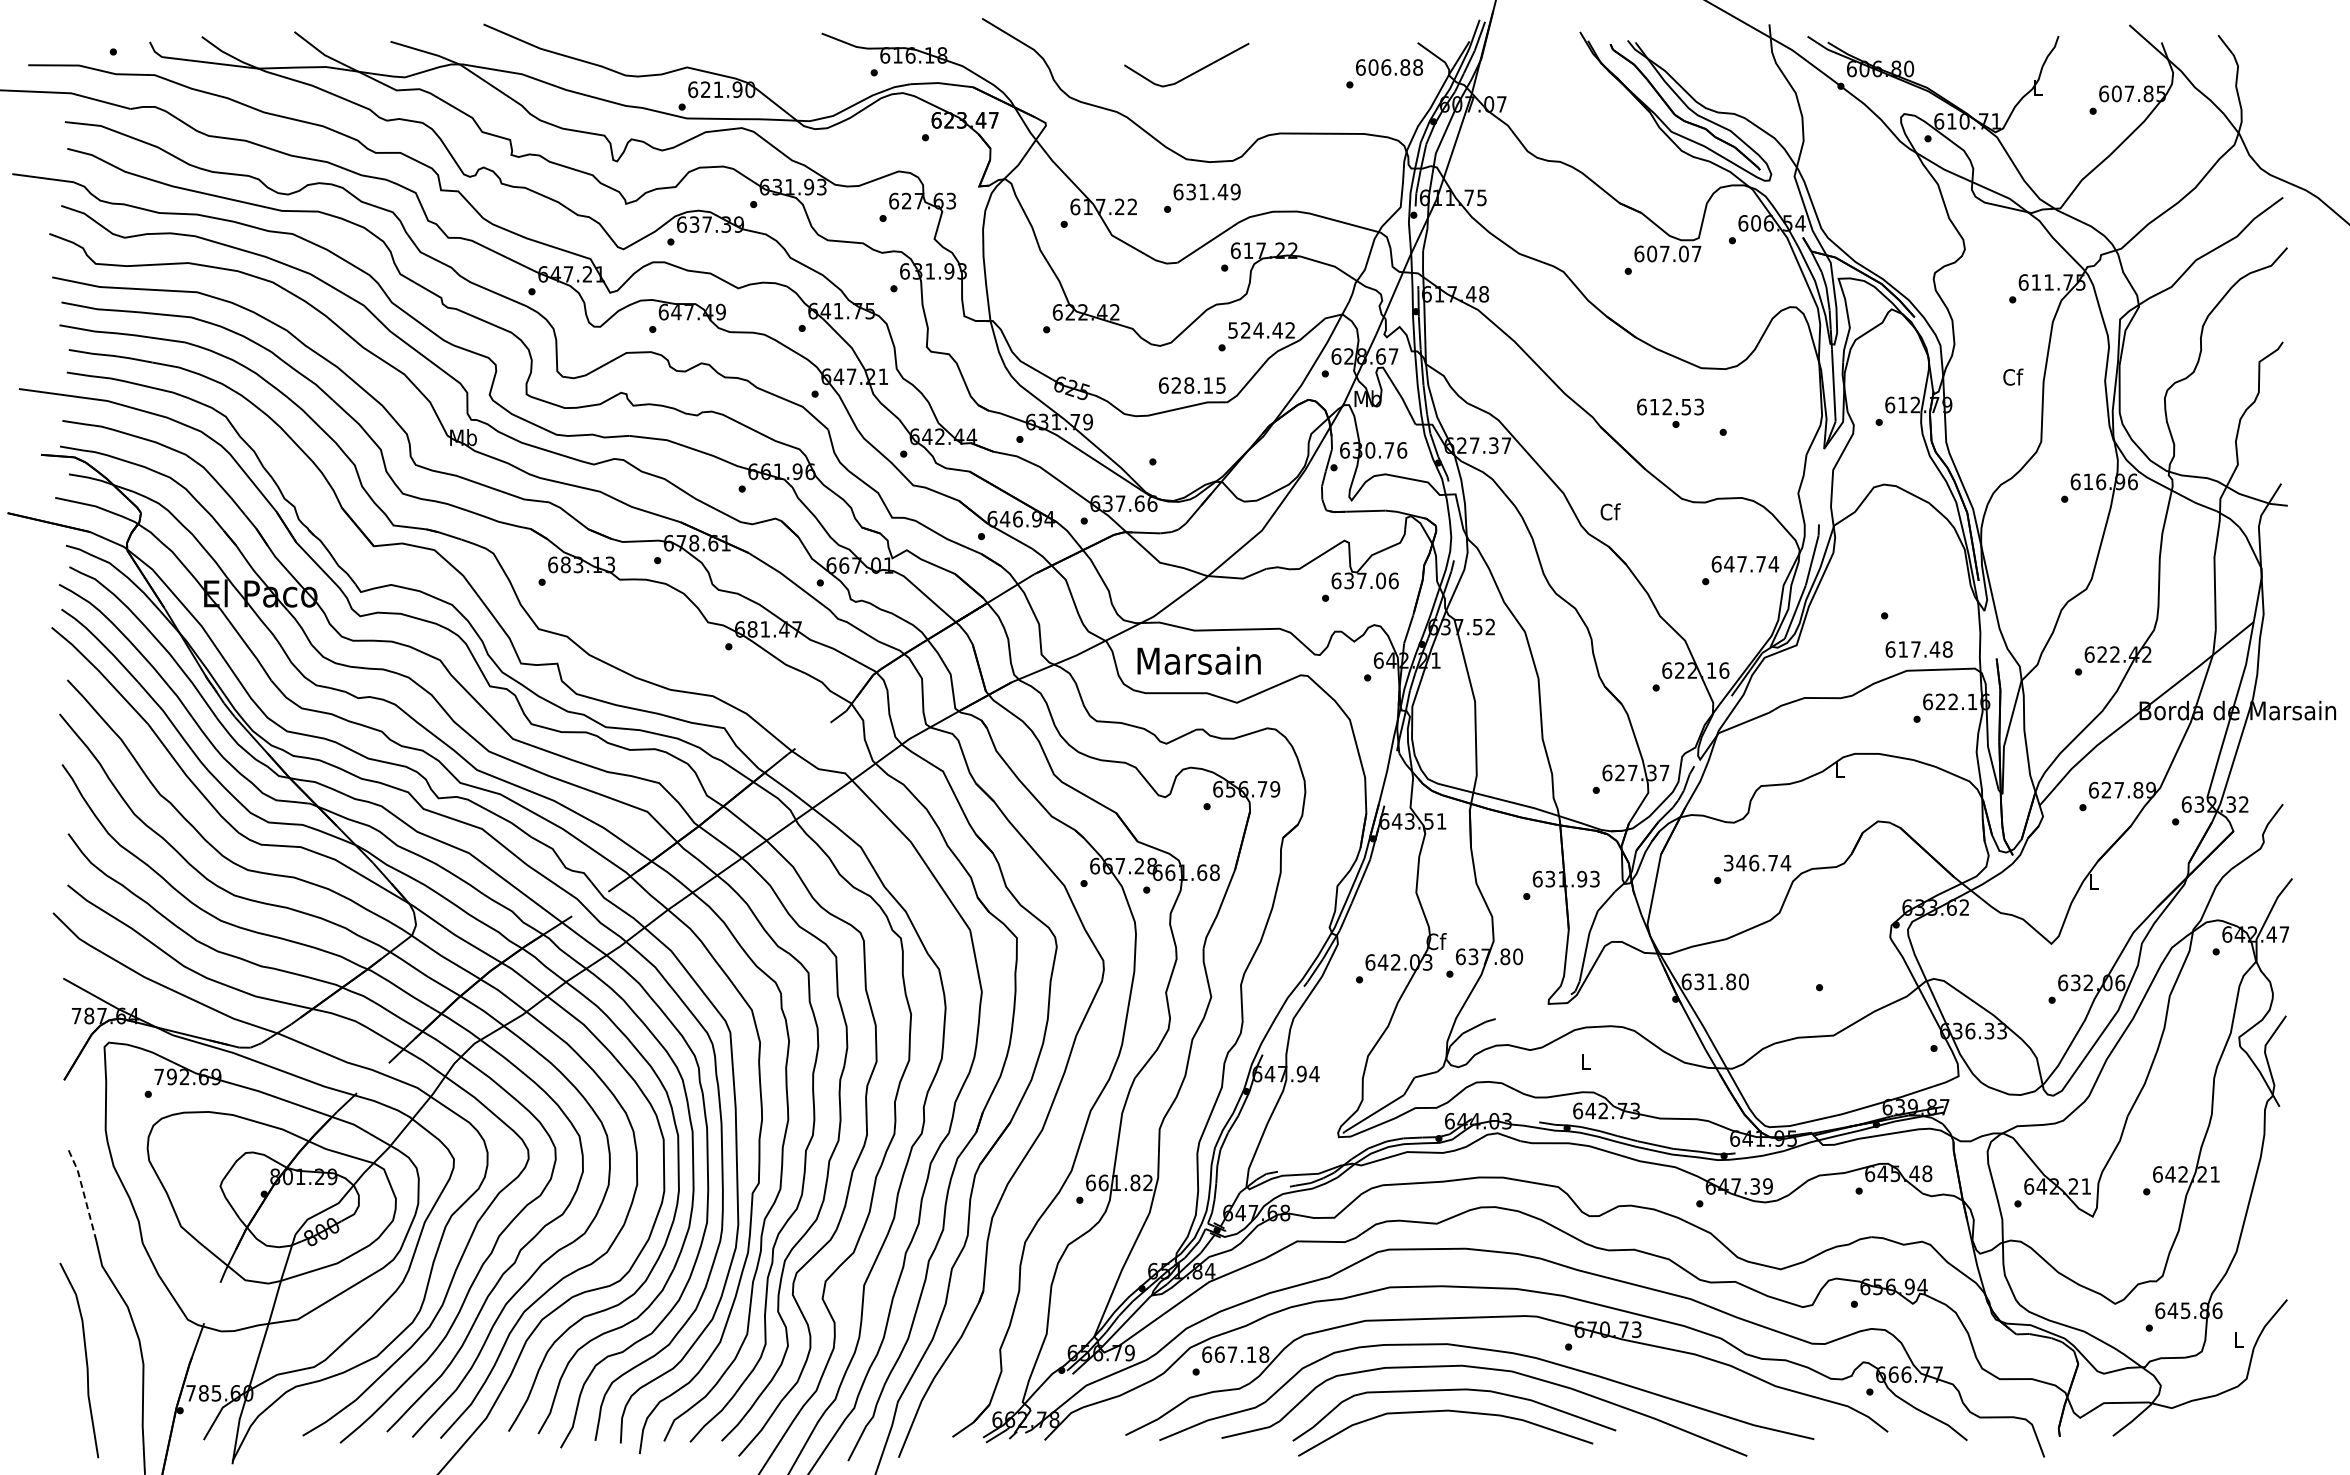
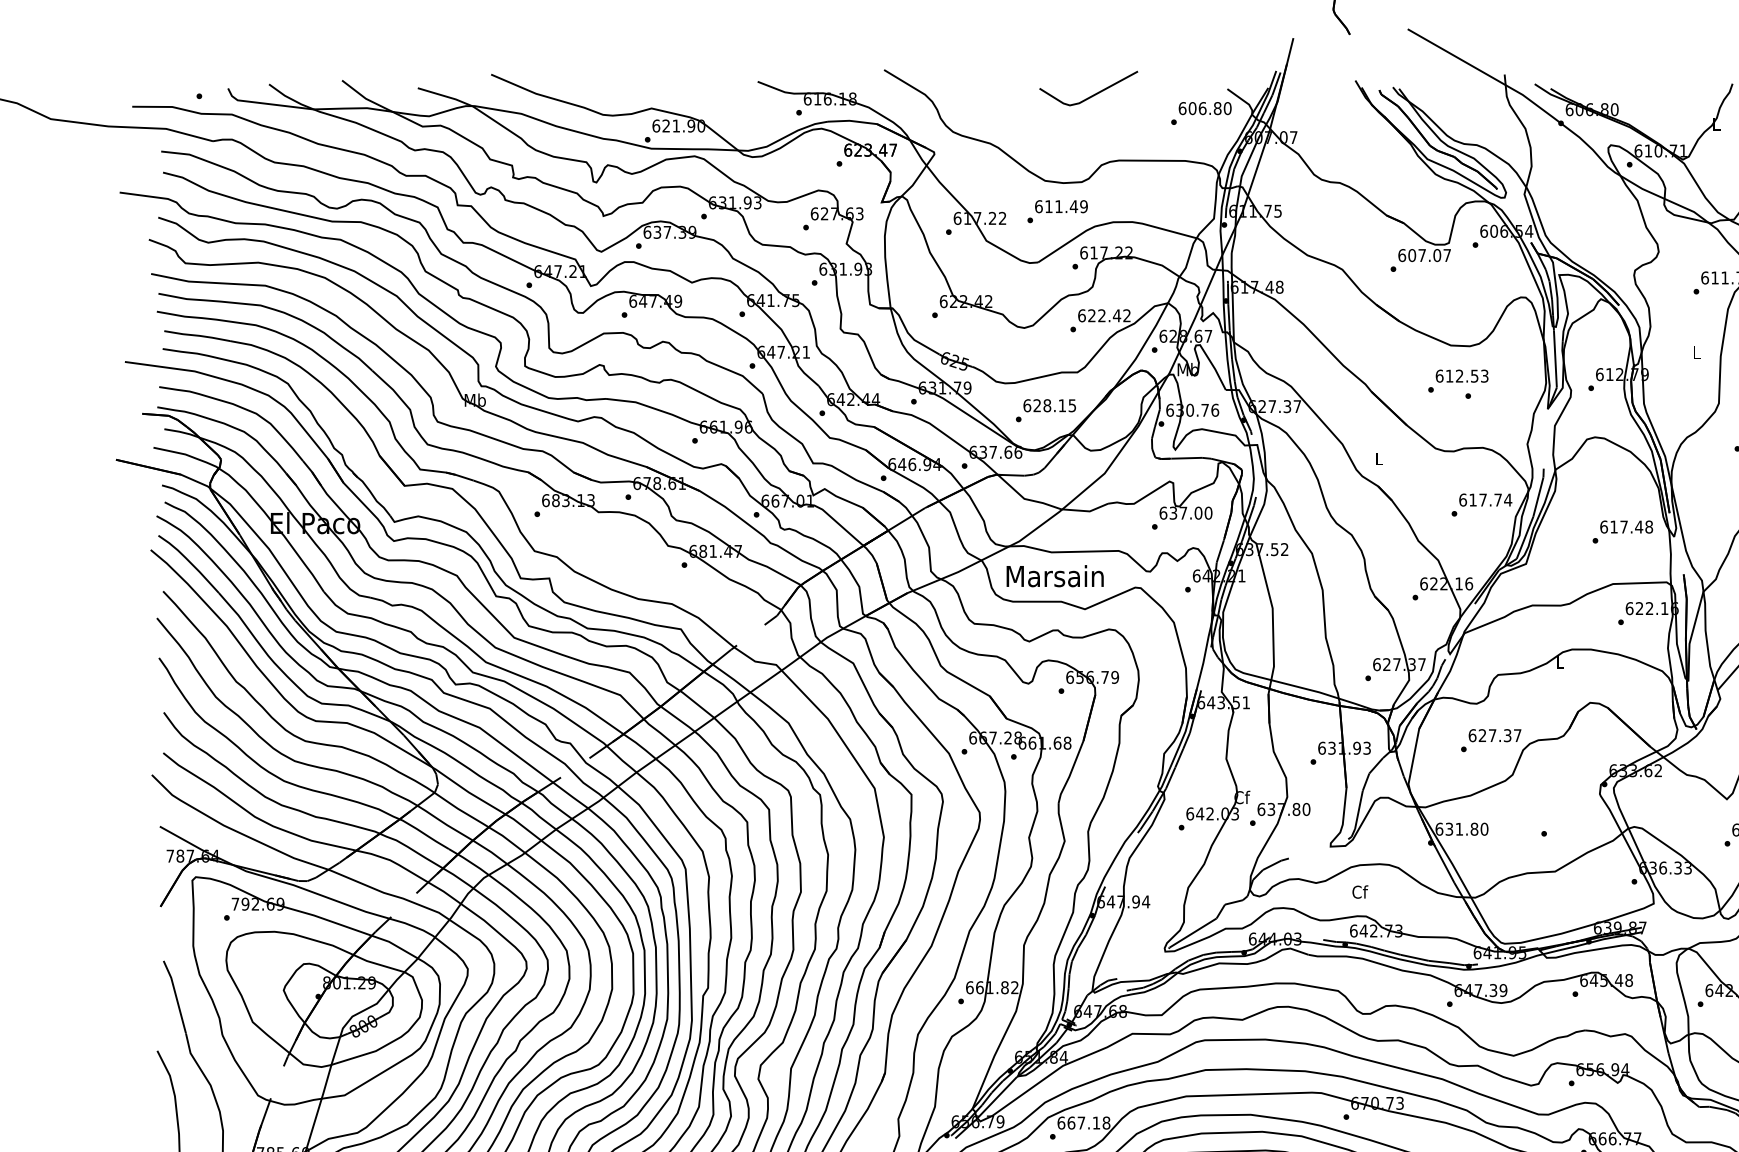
text: (1418, 67) -> (1228, 108), 606.88 -> 606.80
line: (1191, 73) -> (1092, 95), moved
text: (1190, 191) -> (1048, 206), 631.49 -> 611.49
text: (1245, 330) -> (1091, 315), 524.42 -> 622.42
text: (2013, 376) -> (1697, 352), Cf -> L
text: (1192, 385) -> (1049, 405), moved
text: (1670, 406) -> (1462, 375), moved
text: (1610, 511) -> (1379, 458), Cf -> L
text: (1729, 564) -> (1473, 500), 647.74 -> 617.74
text: (1393, 580) -> (1208, 512), 637.06 -> 637.00
text: (1918, 649) -> (1626, 527), moved
text: (1757, 862) -> (1495, 735), 346.74 -> 627.37
text: (1586, 1061) -> (1360, 892), L -> Cf
line: (83, 1193) -> (175, 996), dashed -> solid

